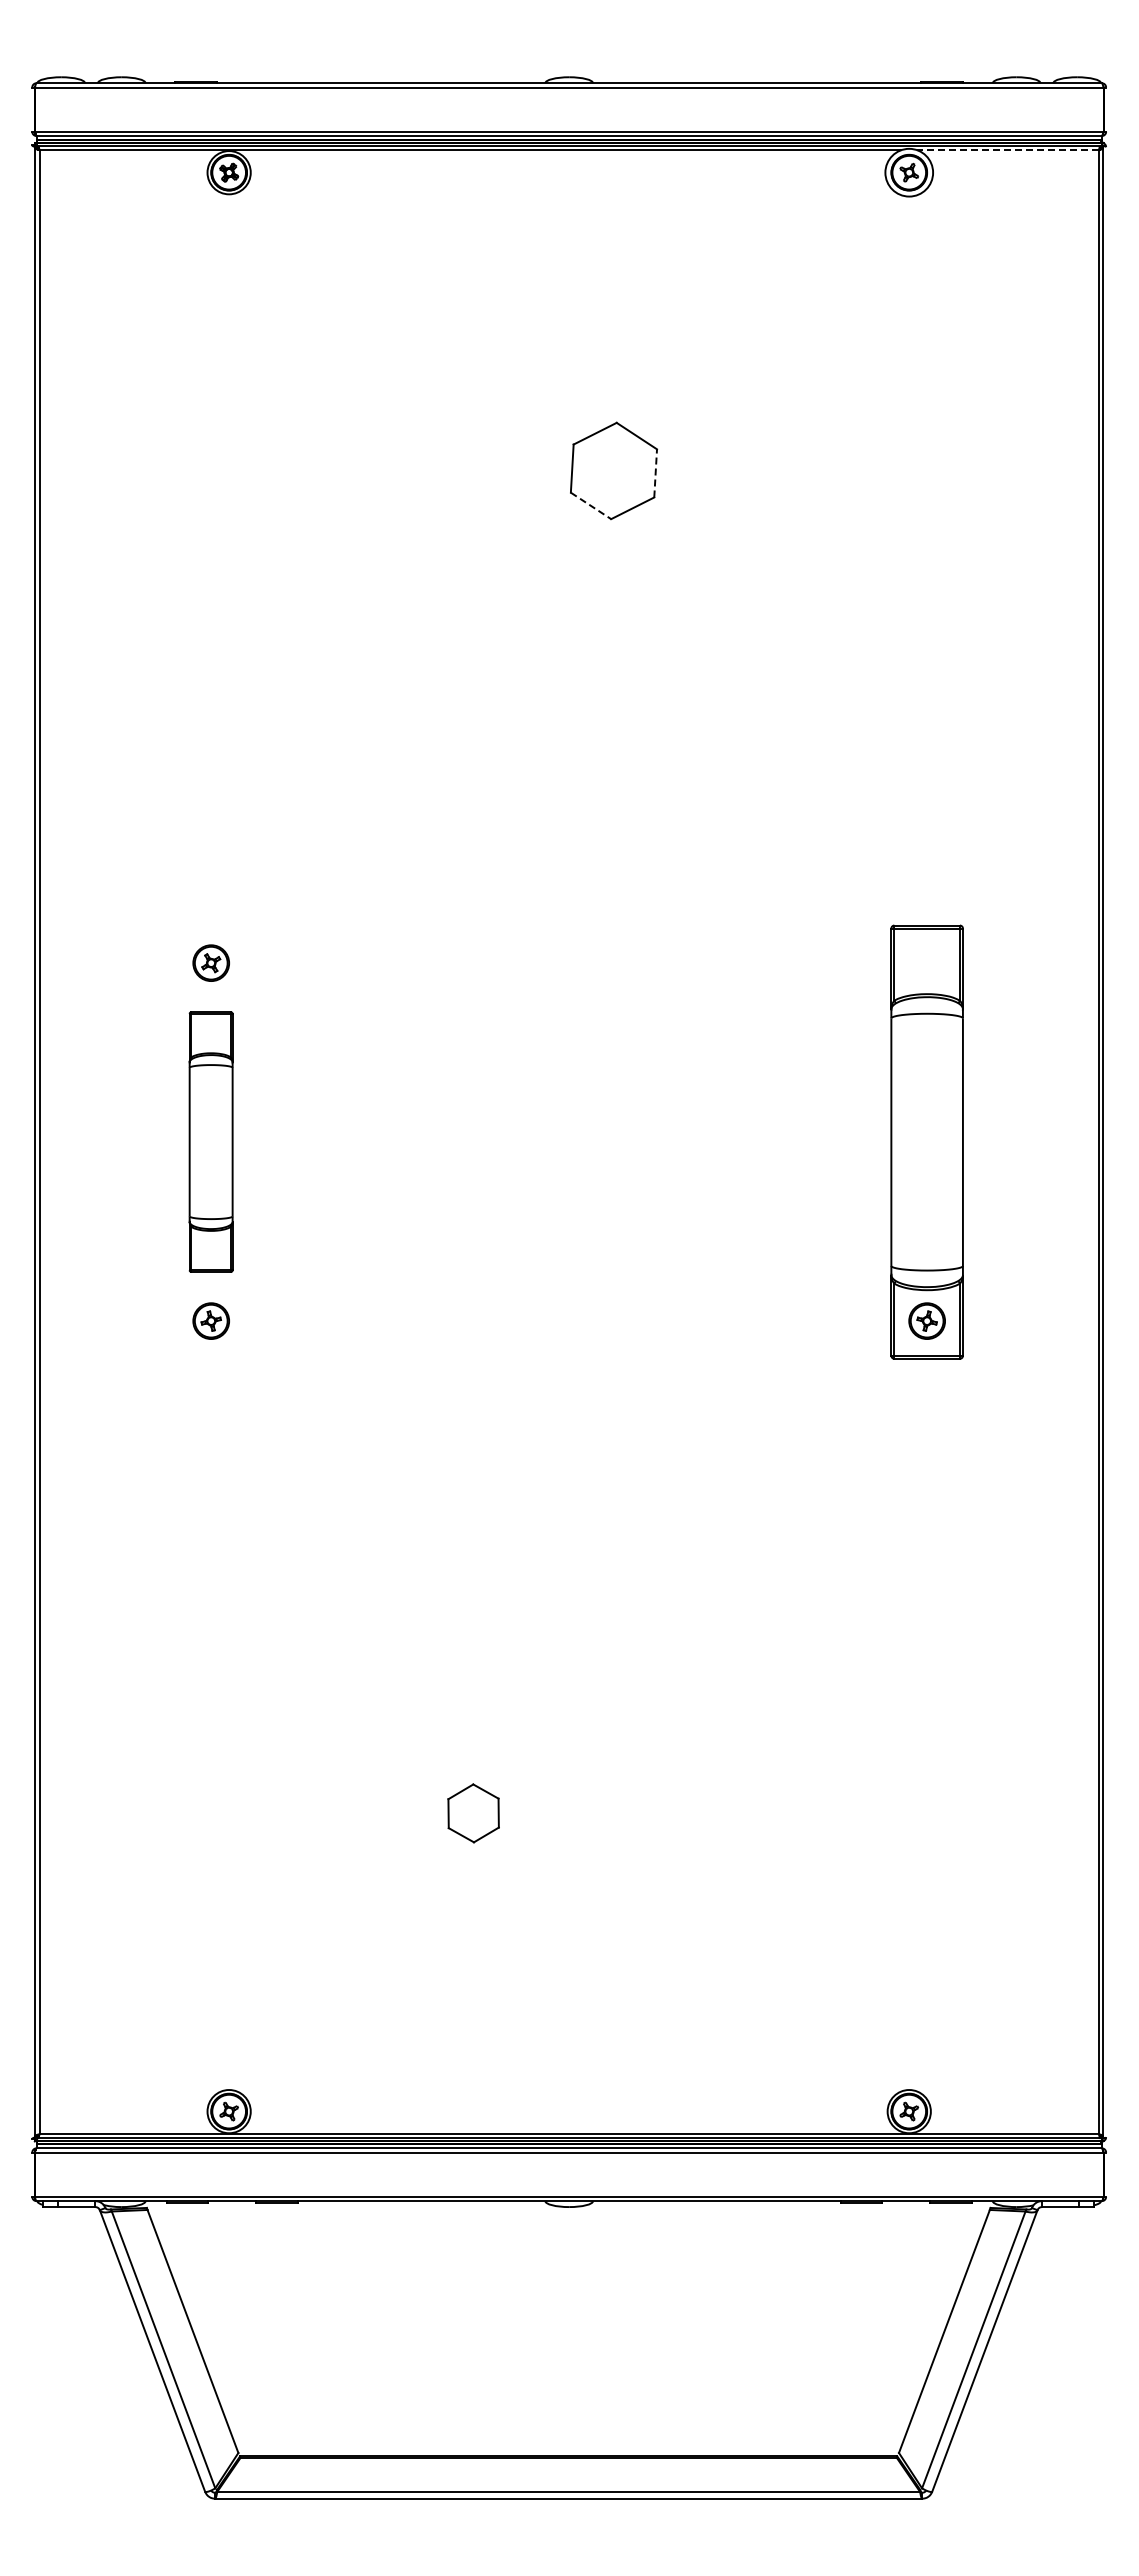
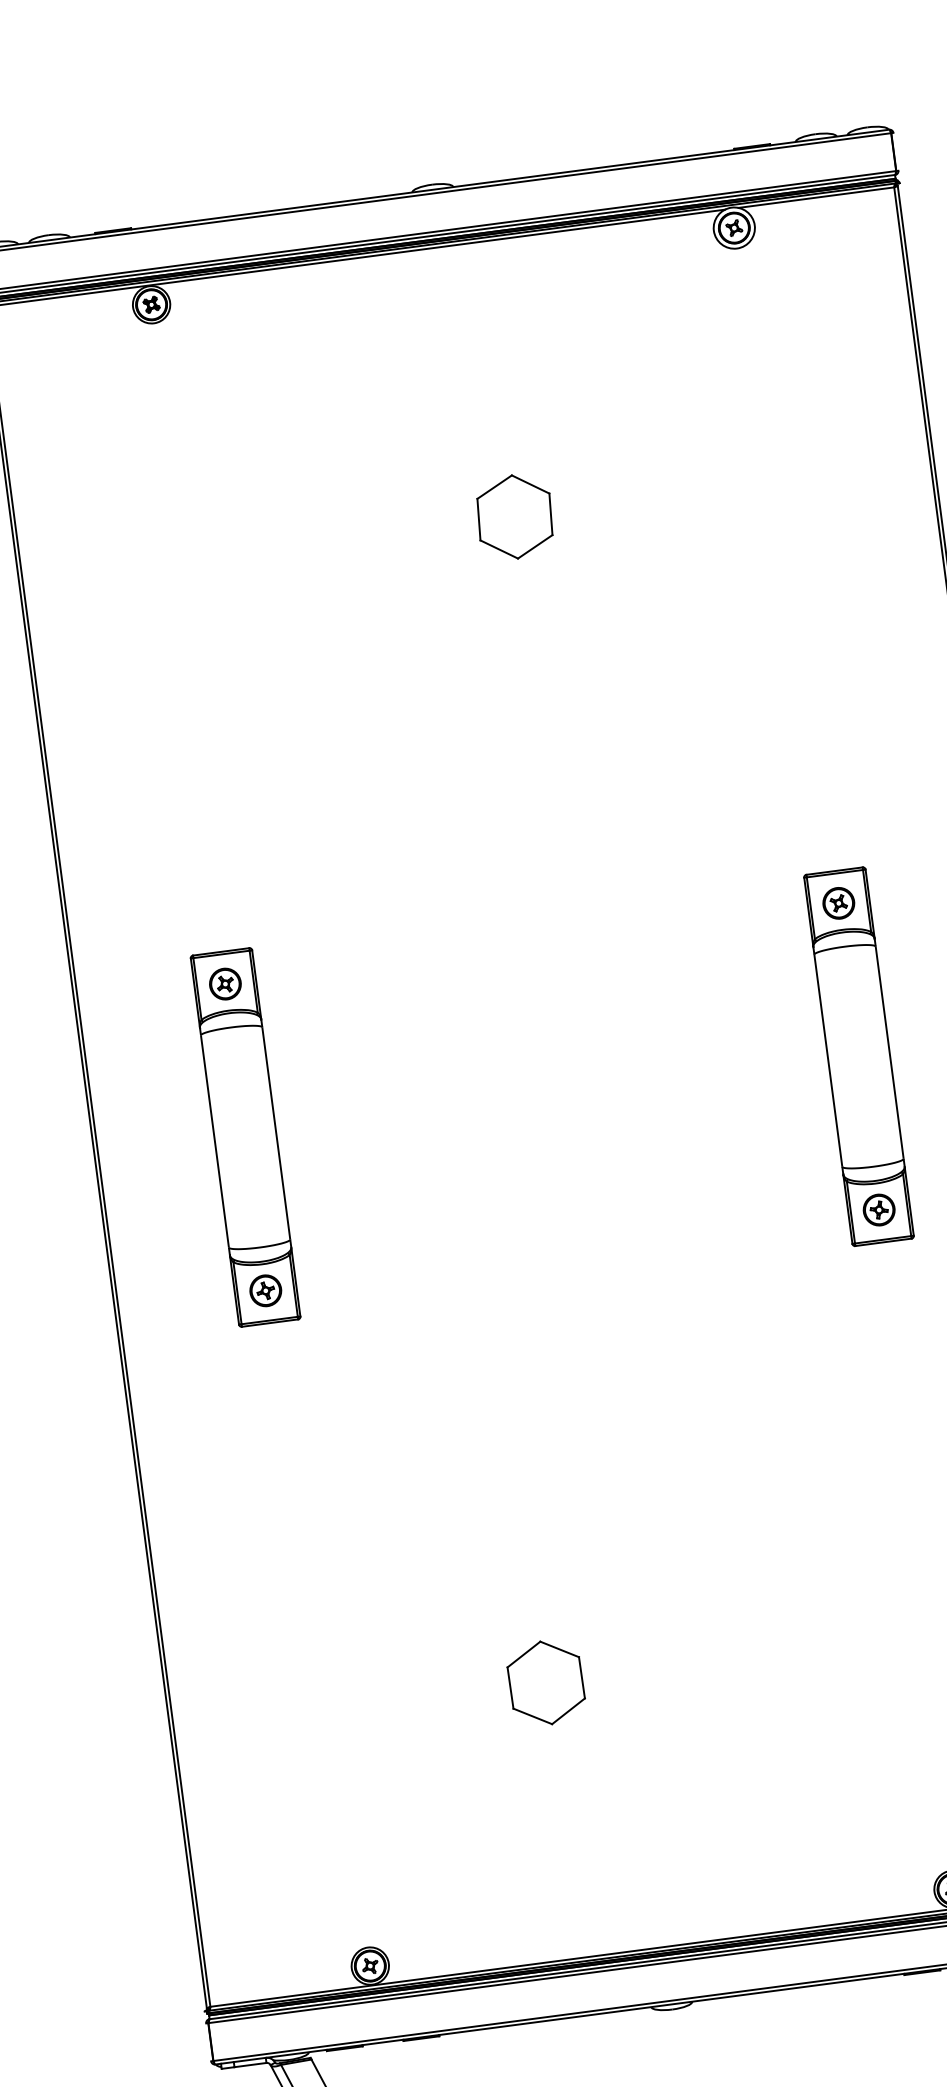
line: (1007, 150) -> (815, 197), dashed -> solid
line: (655, 472) -> (550, 513), dashed -> solid
line: (591, 506) -> (499, 549), dashed -> solid
part: (926, 962) -> (838, 902), added
part: (210, 1141) -> (244, 1136), size x1.67
part: (473, 1813) -> (546, 1683), size x1.67

